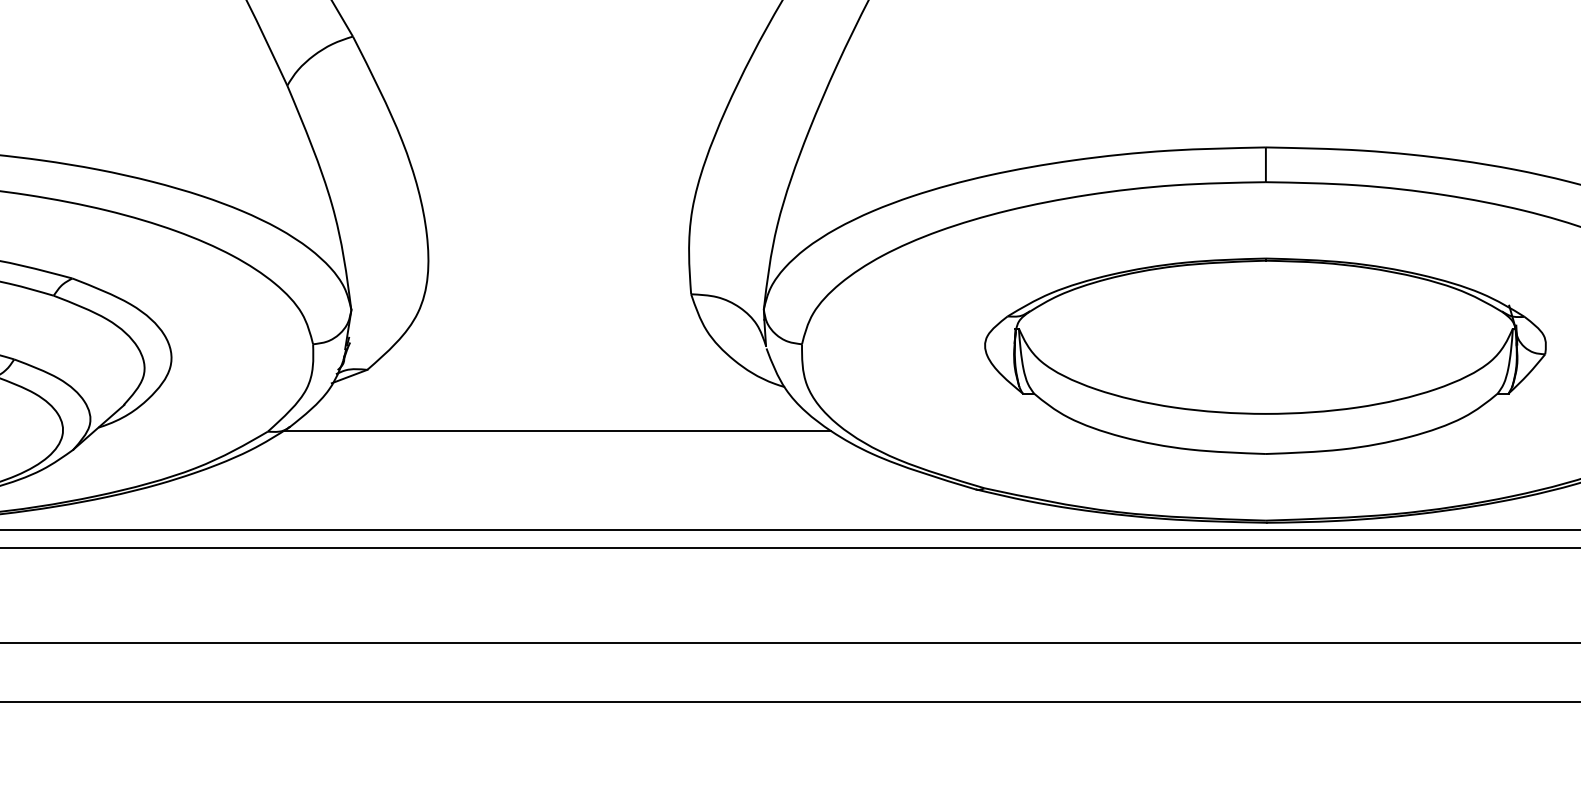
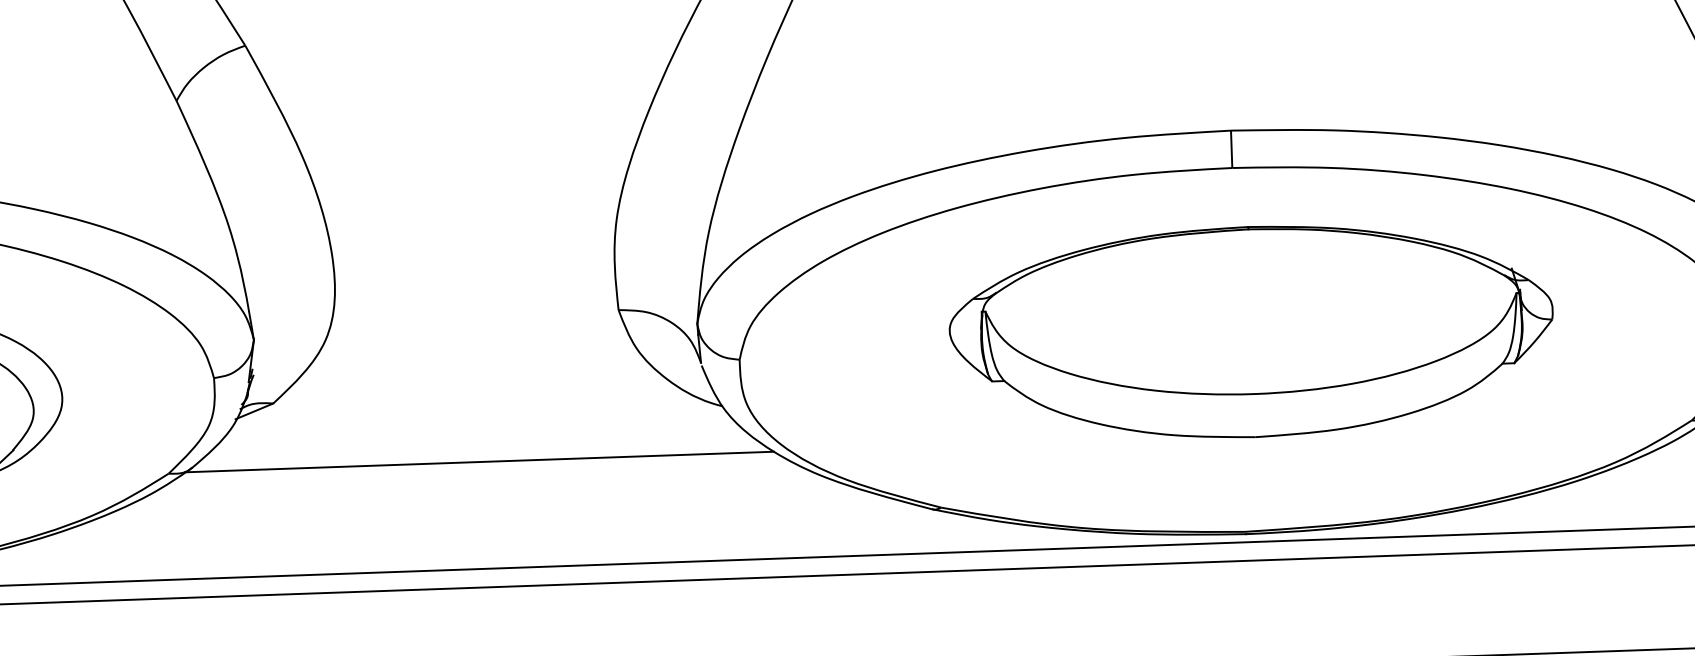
part: (1265, 355) -> (1251, 331), moved

